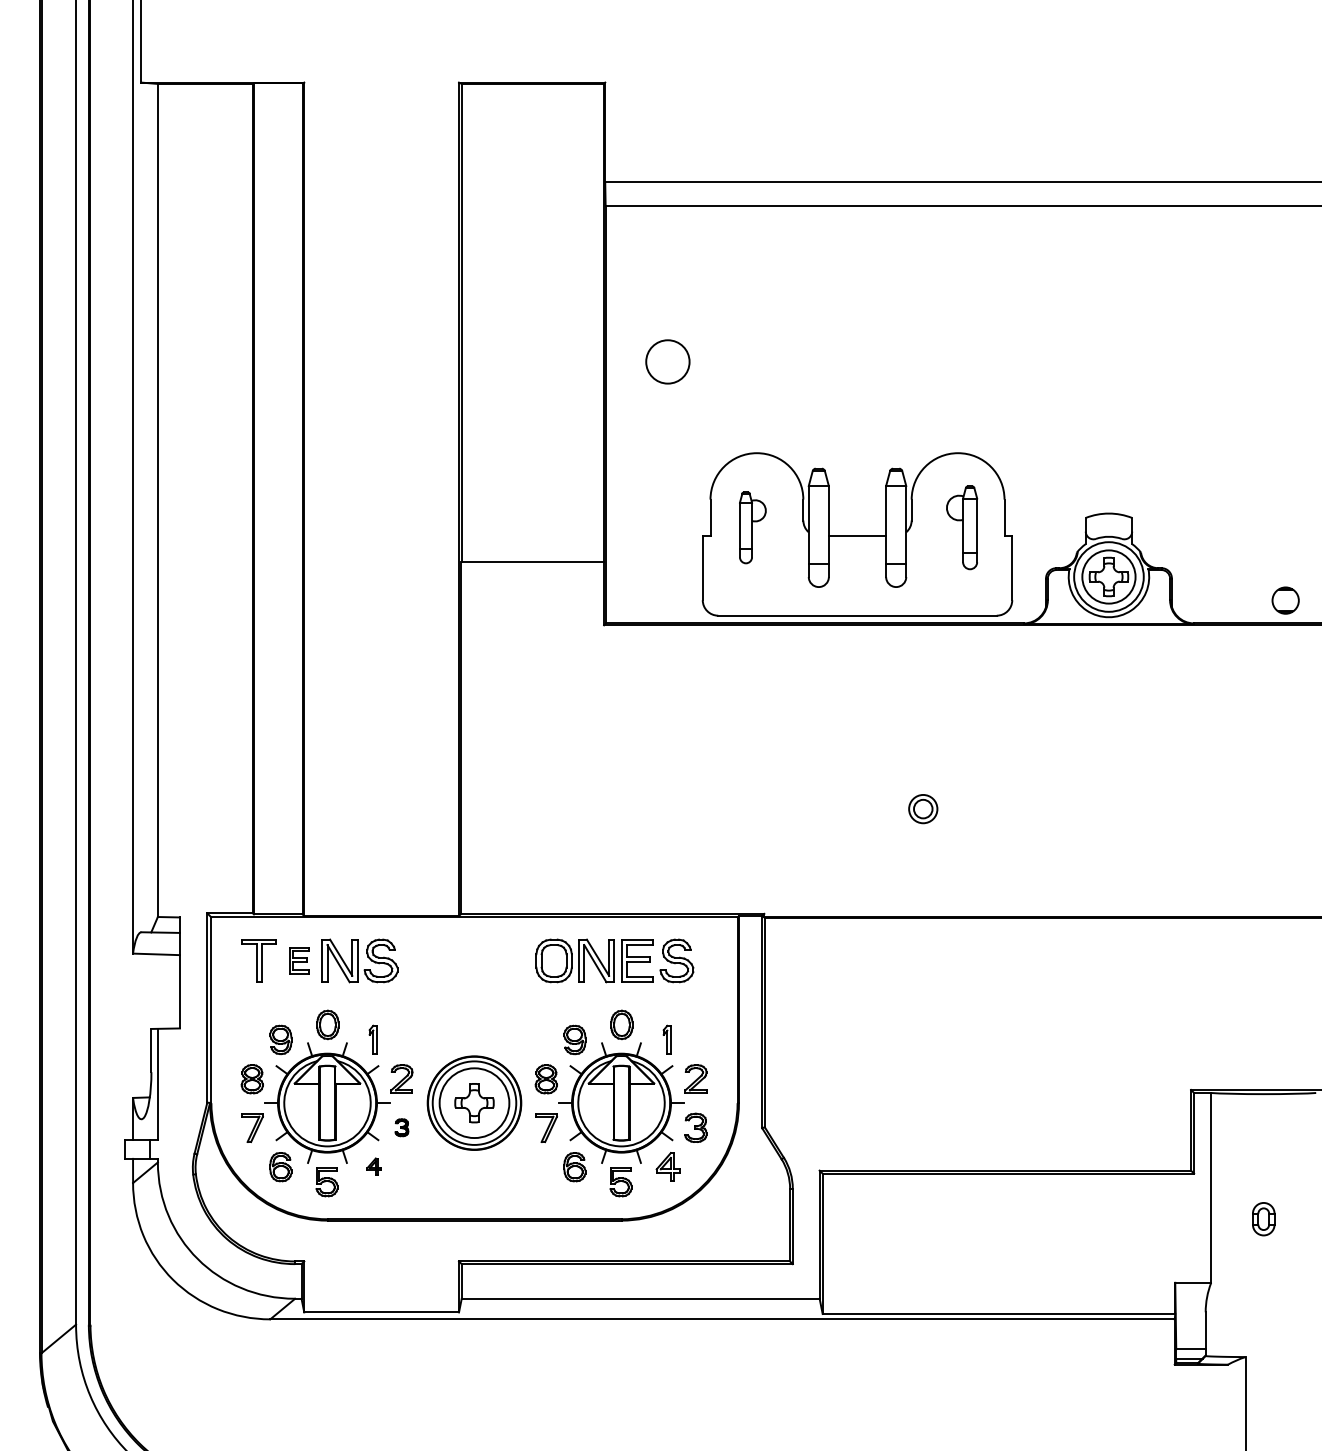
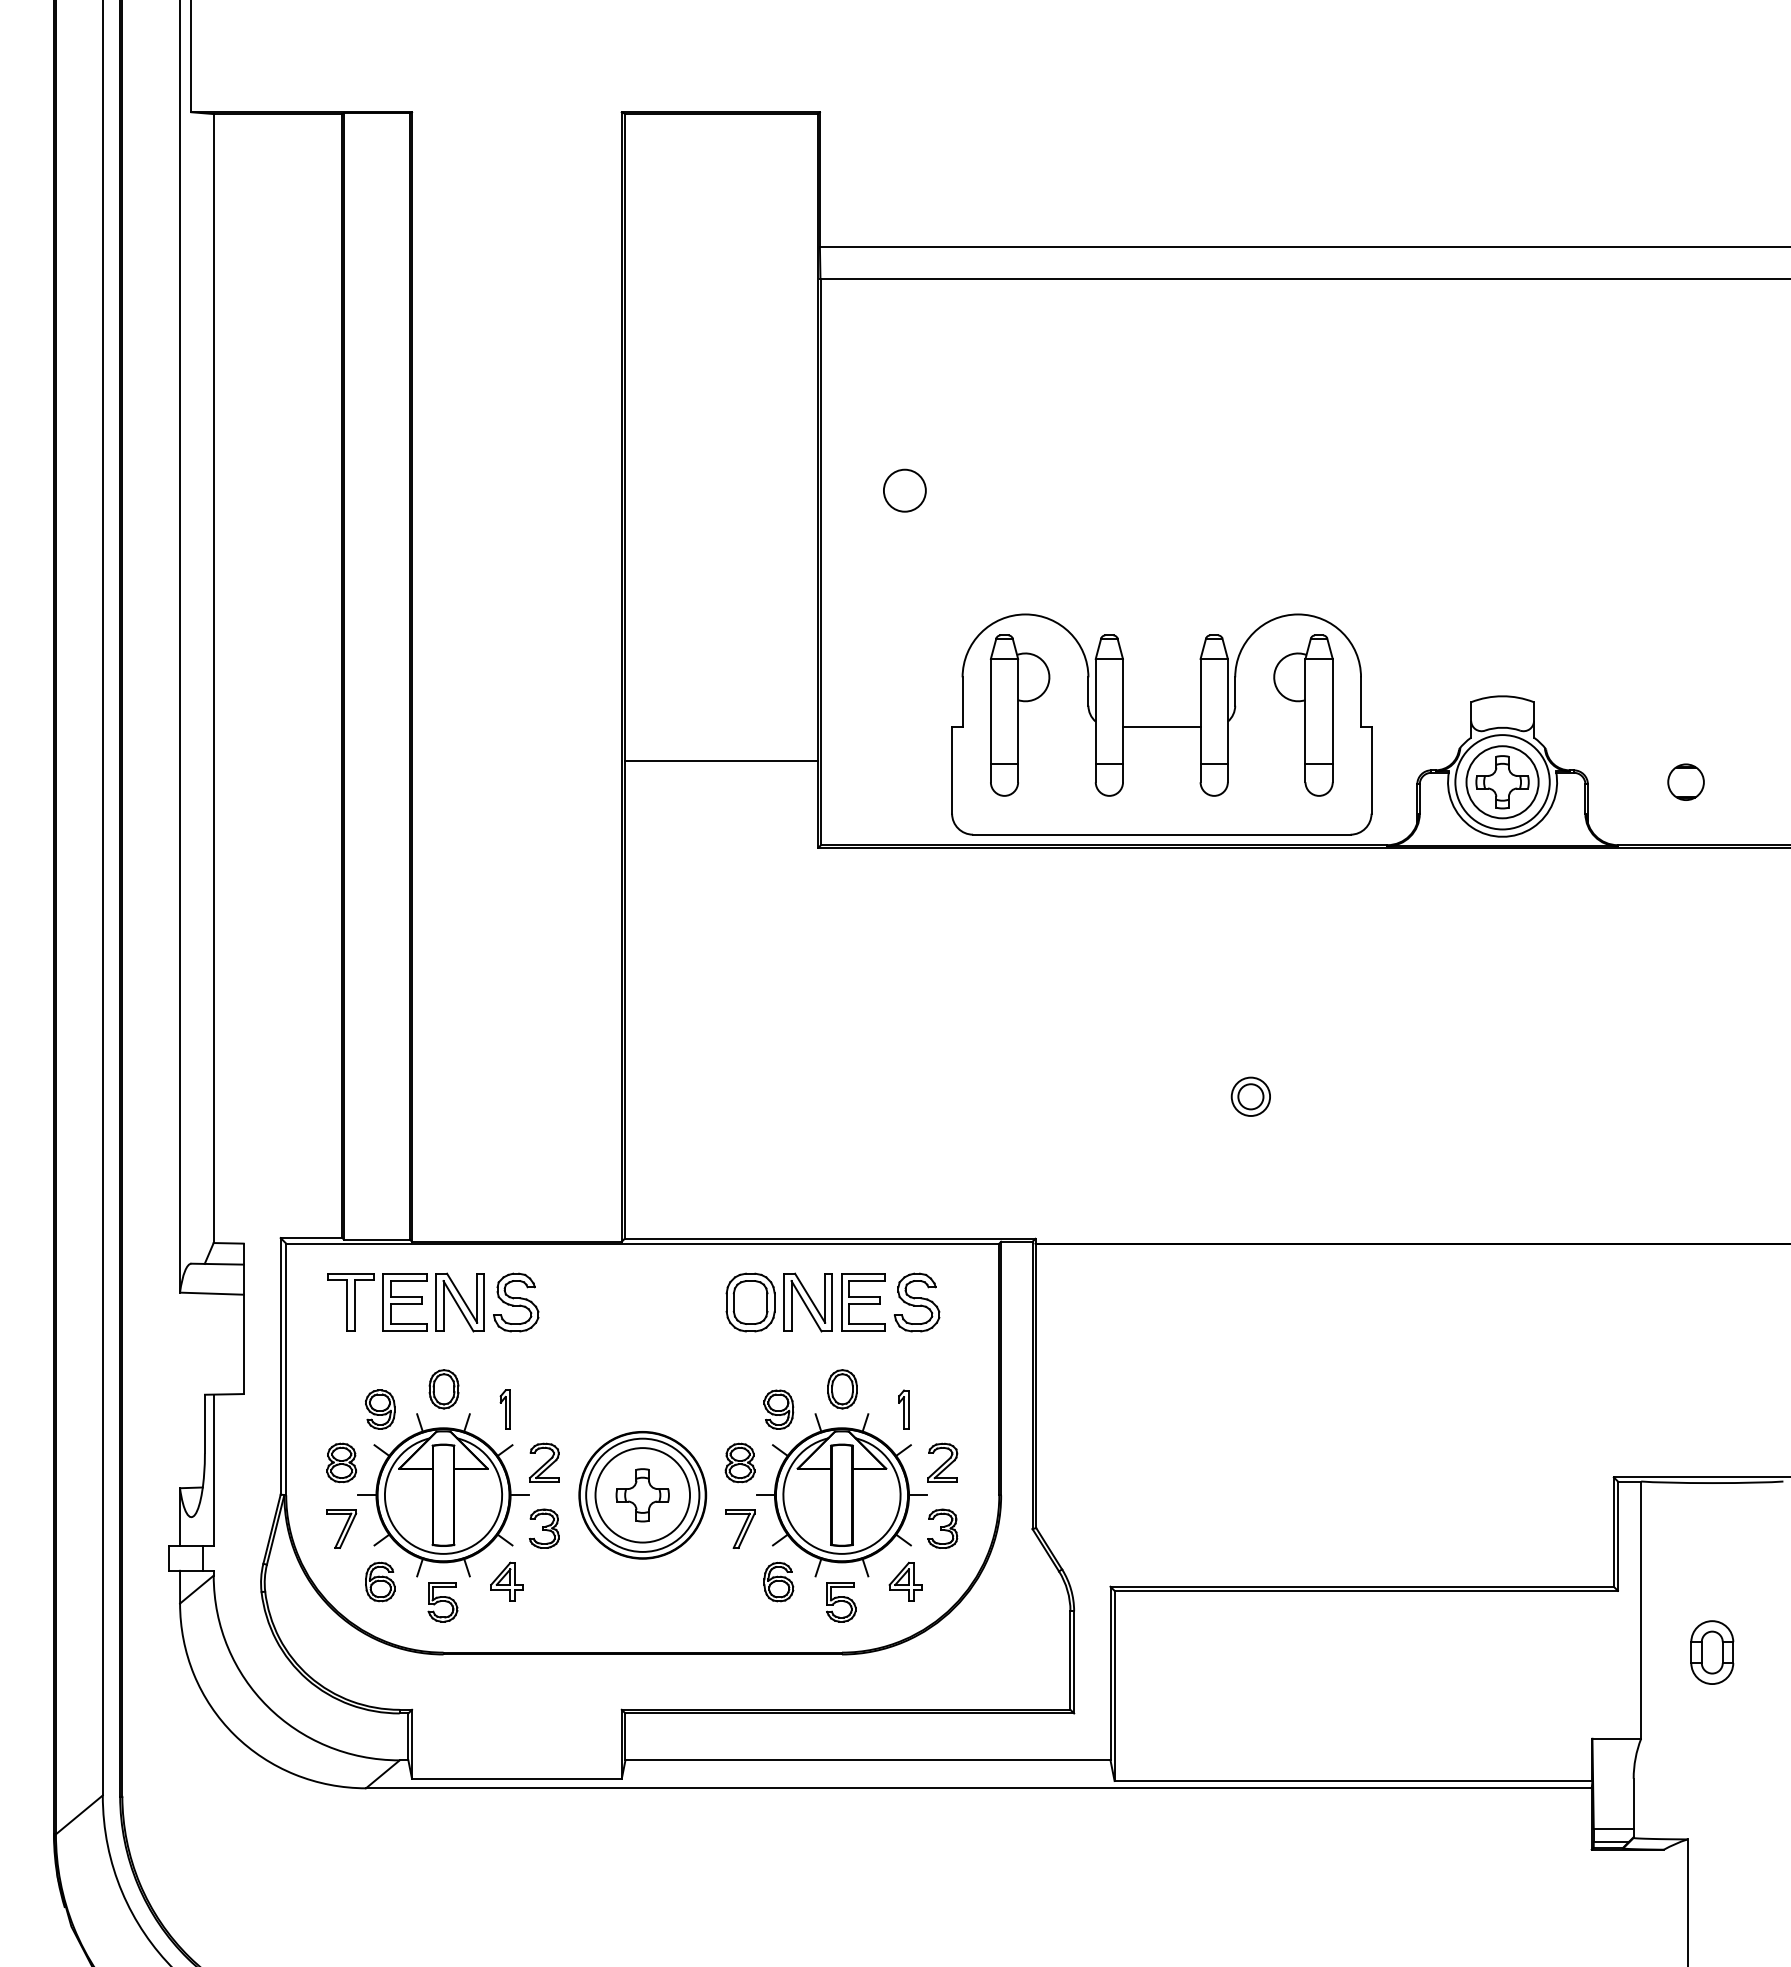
circle: (667, 361) -> (904, 490), size x0.71
part: (752, 527) -> (1019, 715), size x1.67
part: (962, 527) -> (1303, 715), size x1.43
part: (1285, 600) -> (1685, 781), moved
part: (298, 960) -> (404, 1302), size x1.67
part: (401, 1127) -> (544, 1528), size x1.67
part: (373, 1166) -> (506, 1581), size x1.67
part: (1263, 1219) -> (1712, 1652), size x1.43

